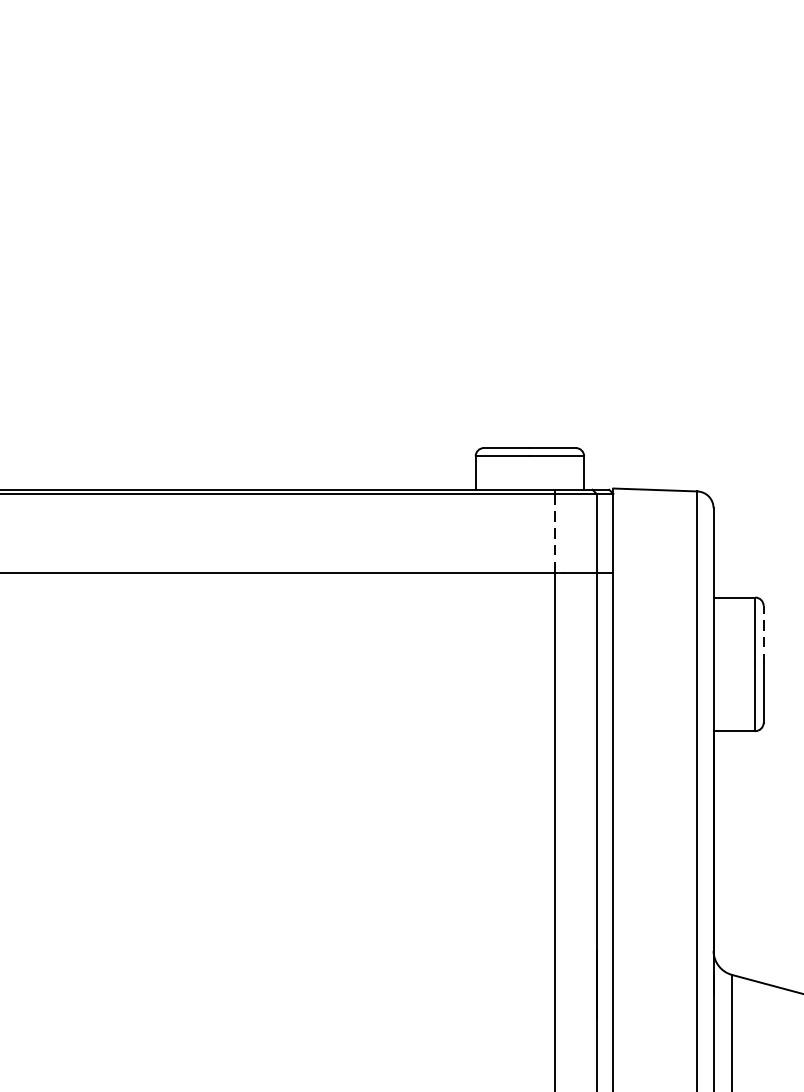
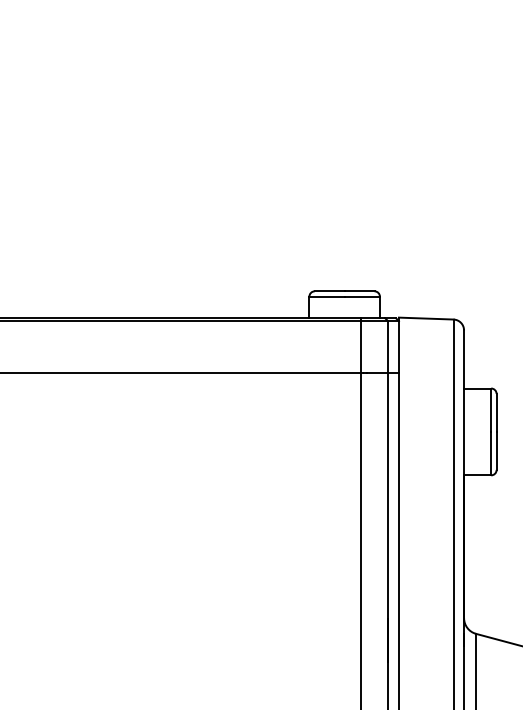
line: (554, 532) -> (360, 346), dashed -> solid
line: (763, 634) -> (496, 412), dashed -> solid

